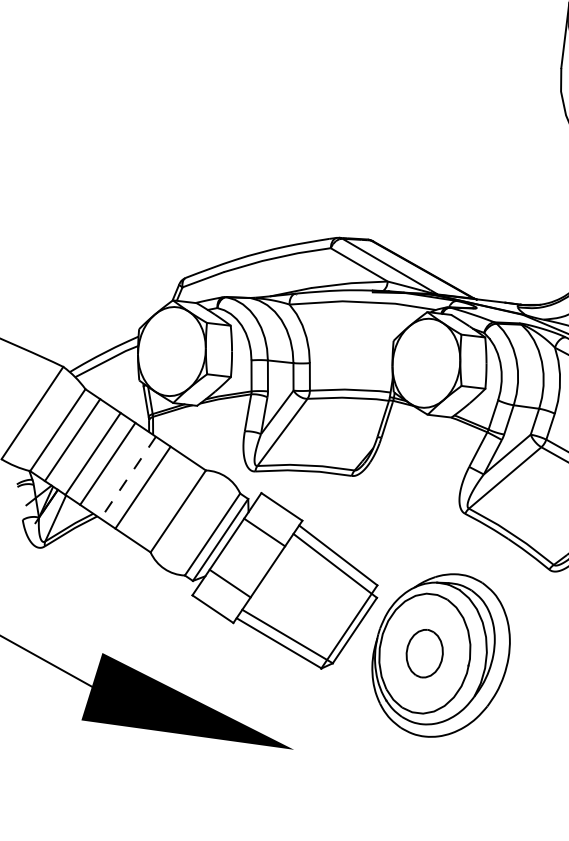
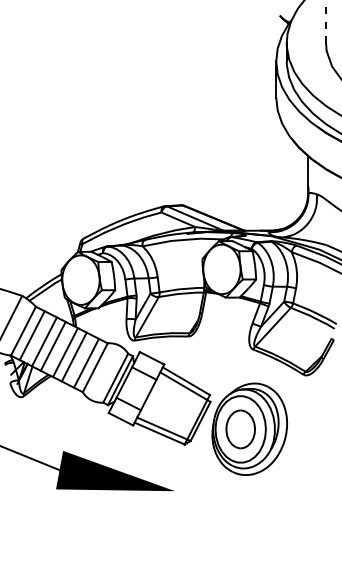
line: (128, 479) -> (65, 353), dashed -> solid
line: (163, 500) -> (86, 362), added
part: (424, 653) -> (240, 429), size x1.43

